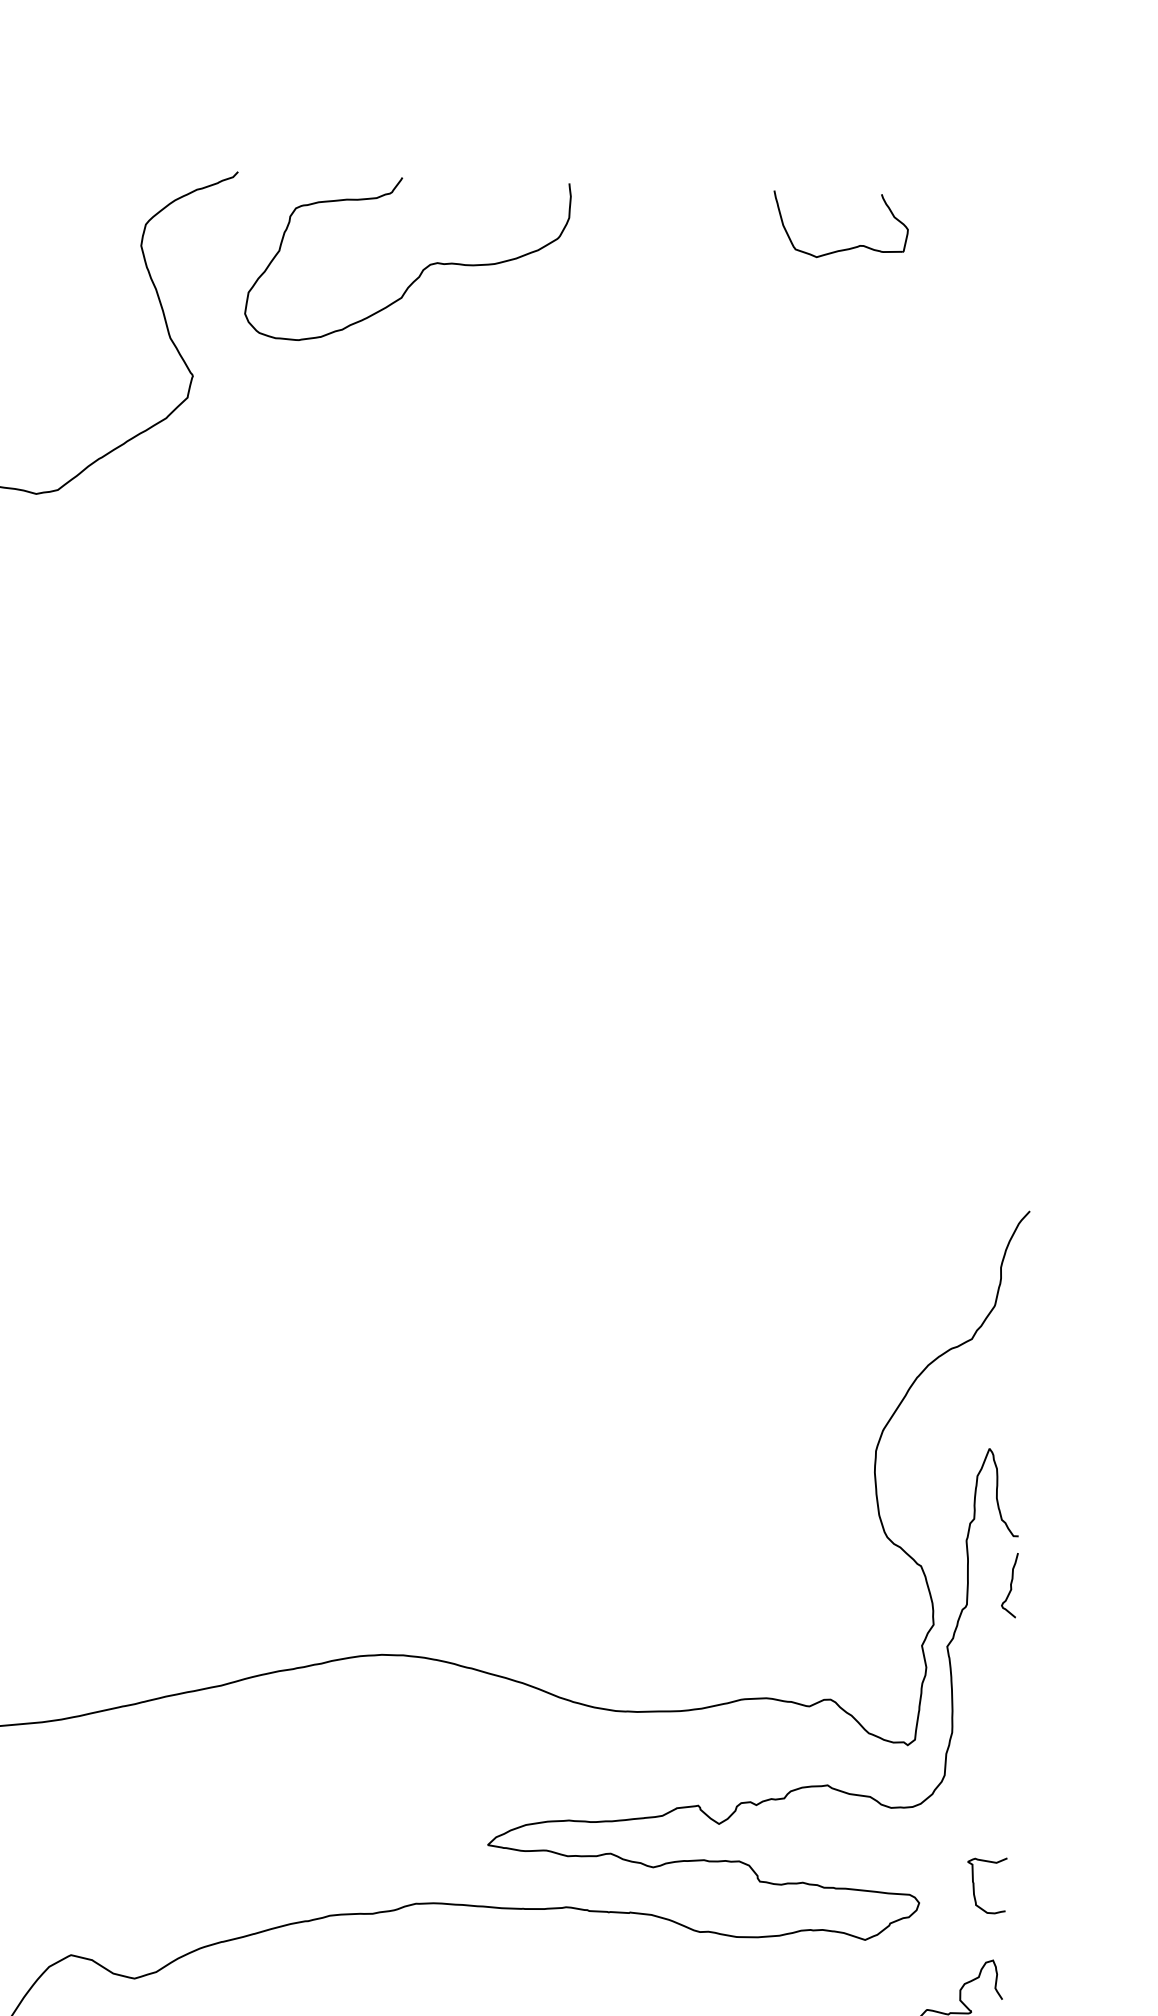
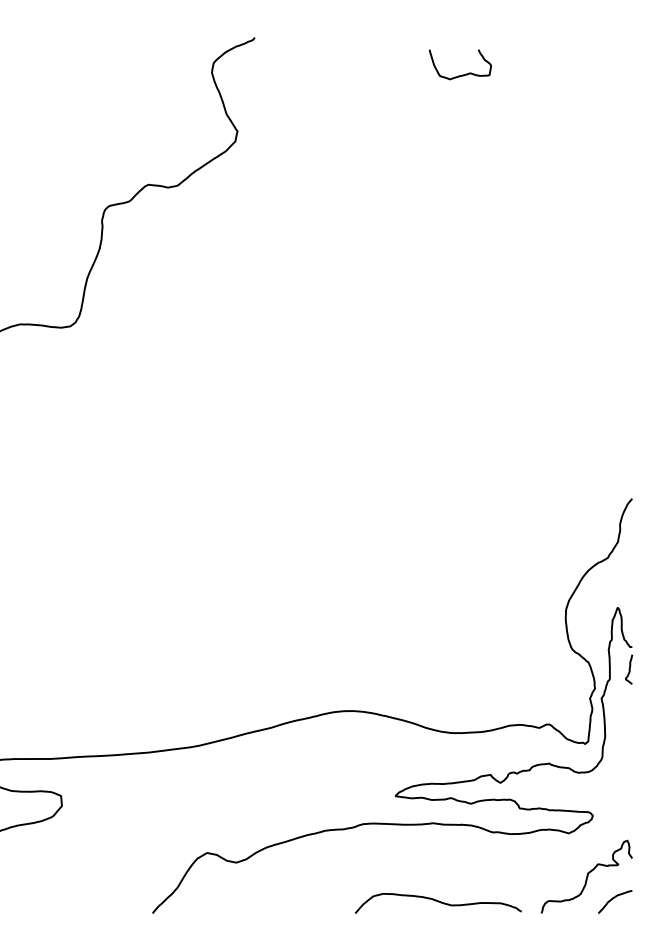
part: (844, 247) -> (462, 74), moved
curve: (420, 269) -> (339, 79), removed
curve: (976, 1884) -> (618, 806), removed

